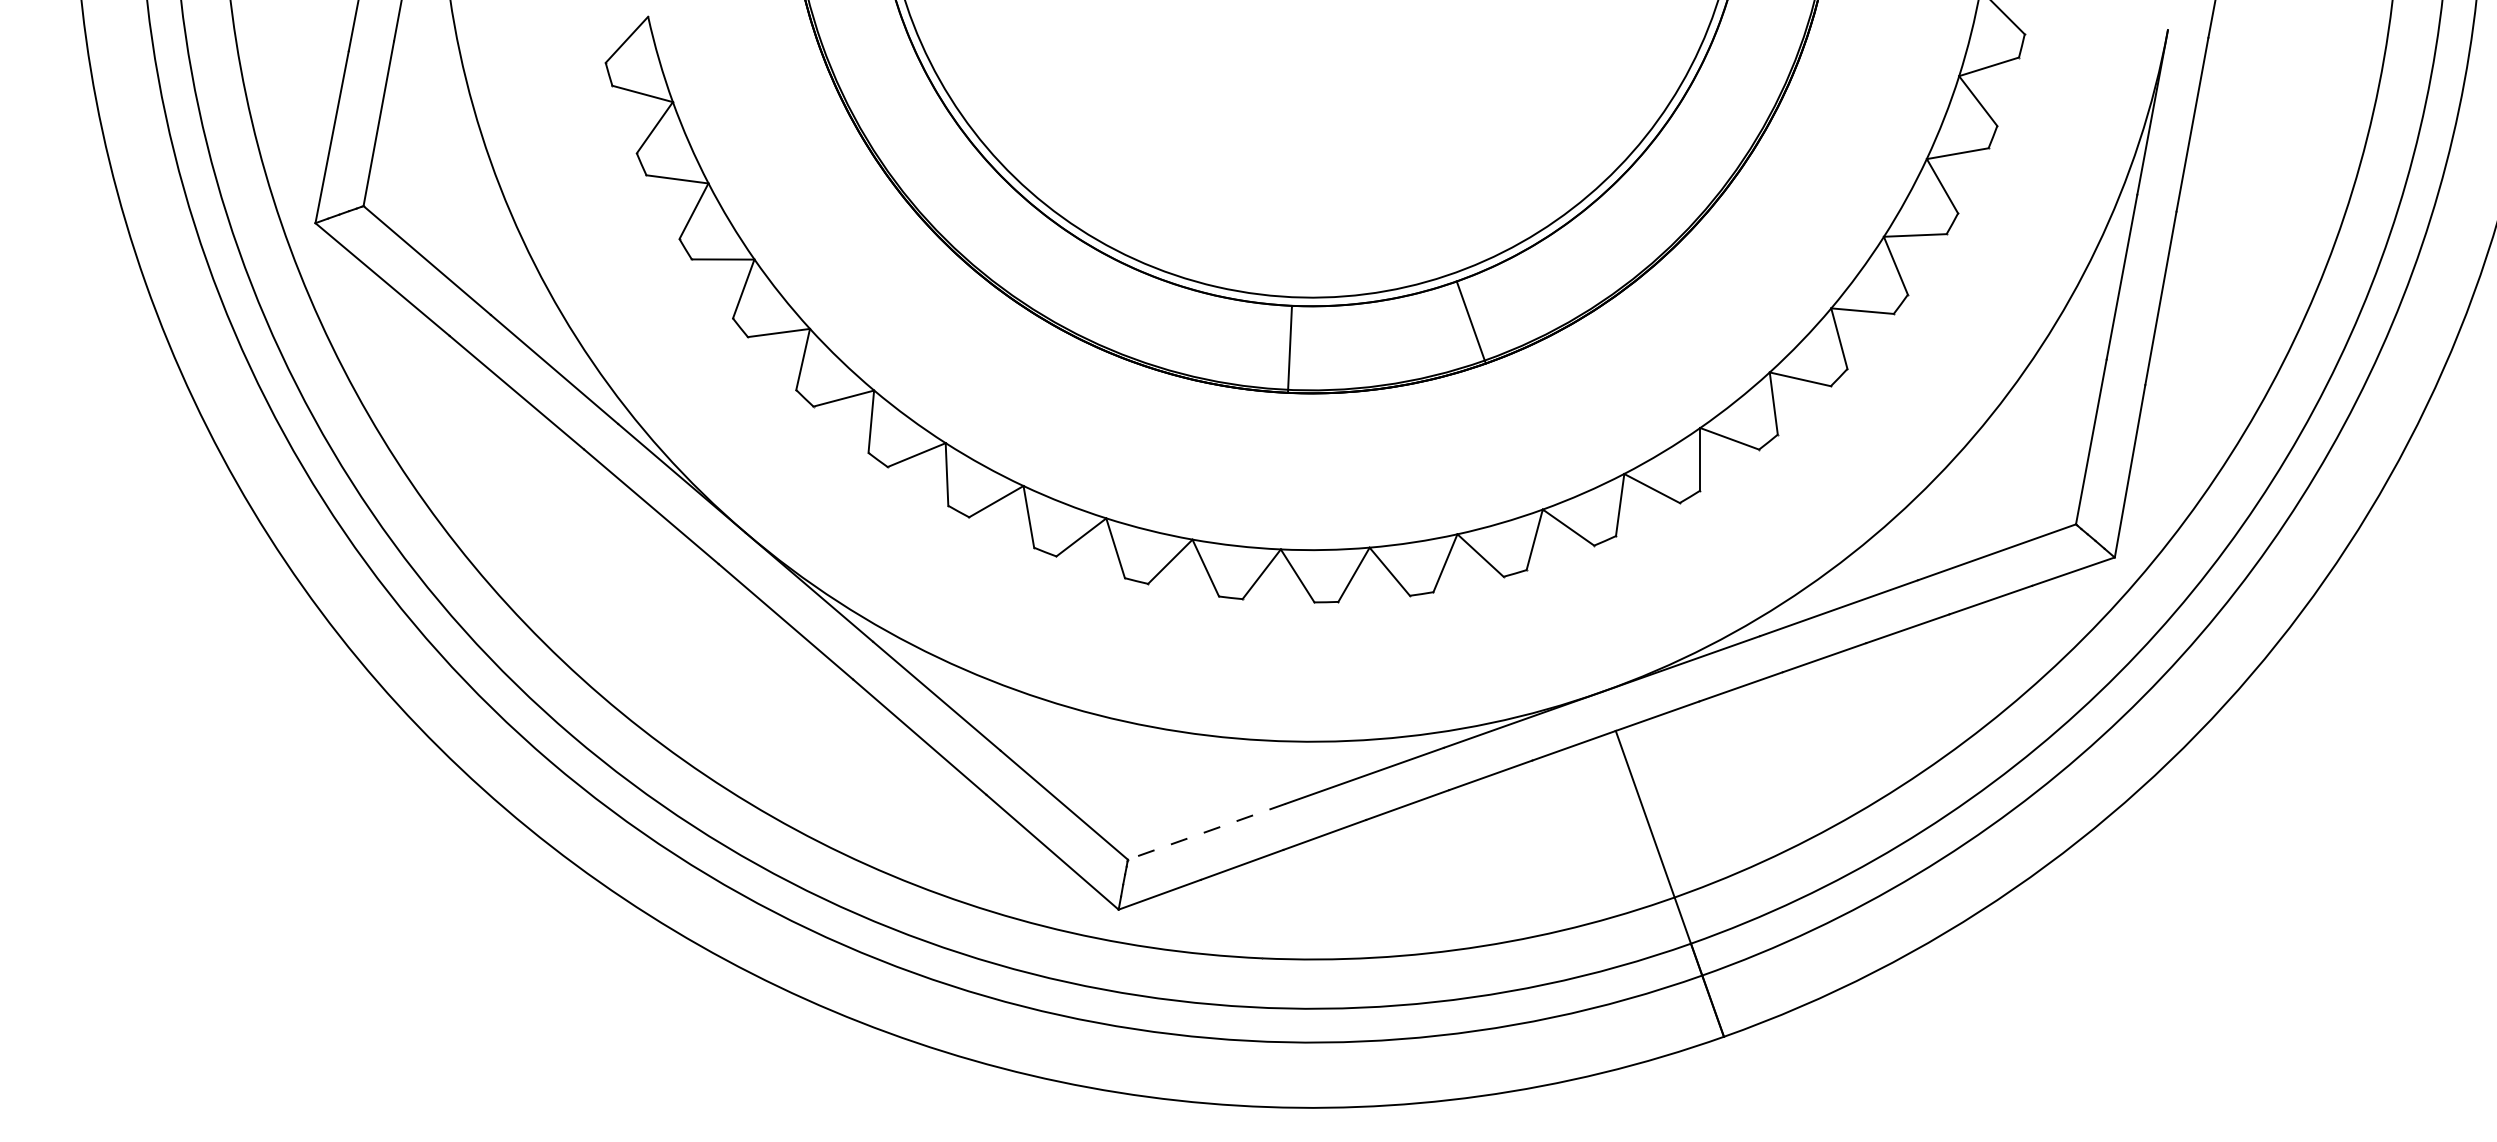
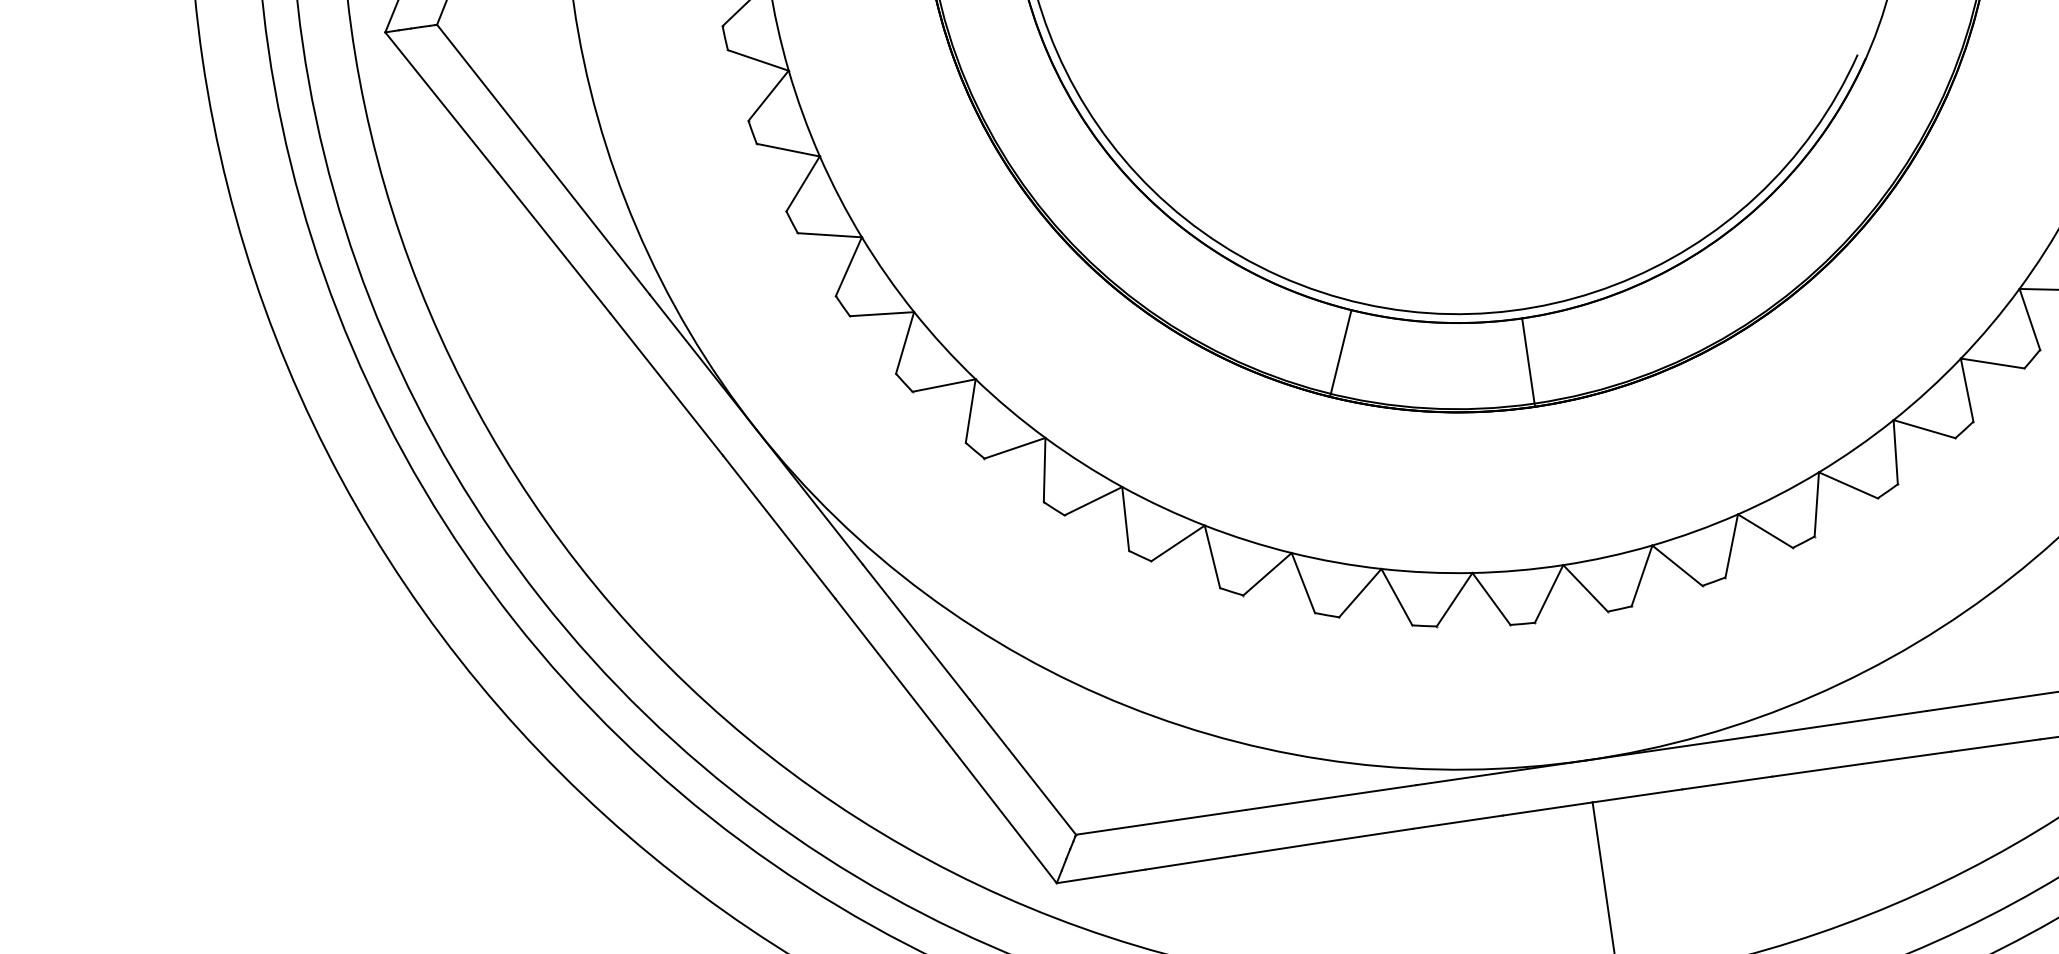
line: (1206, 831) -> (1160, 822), dashed -> solid

